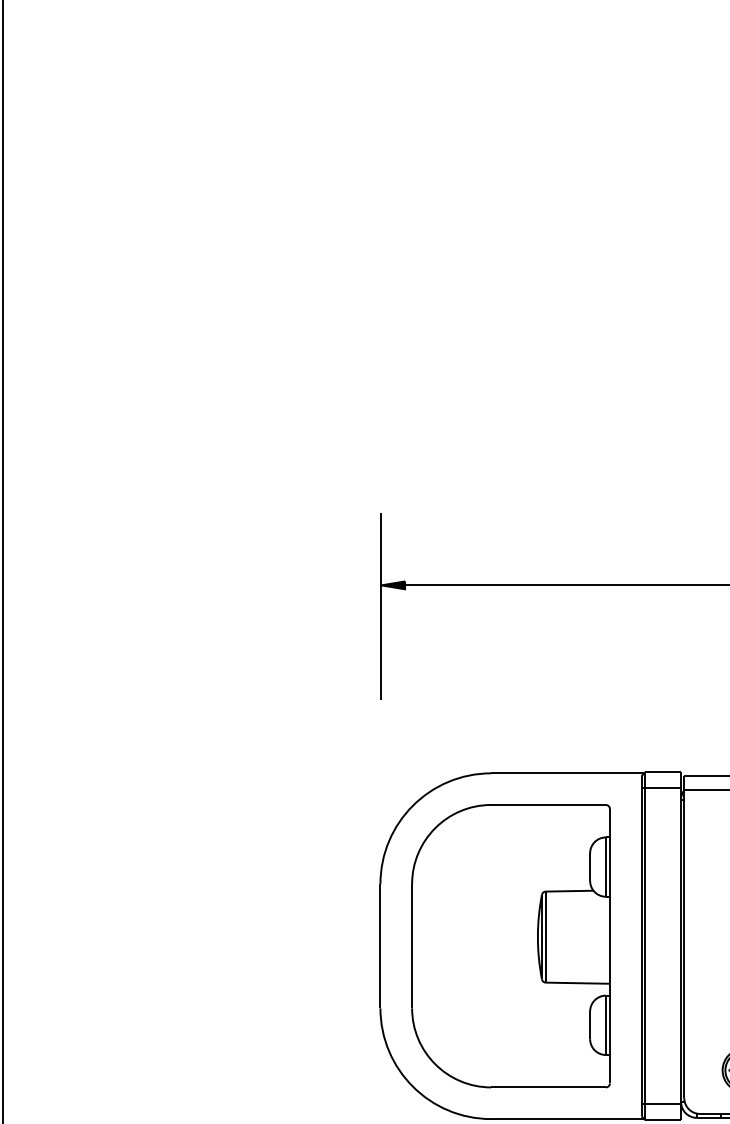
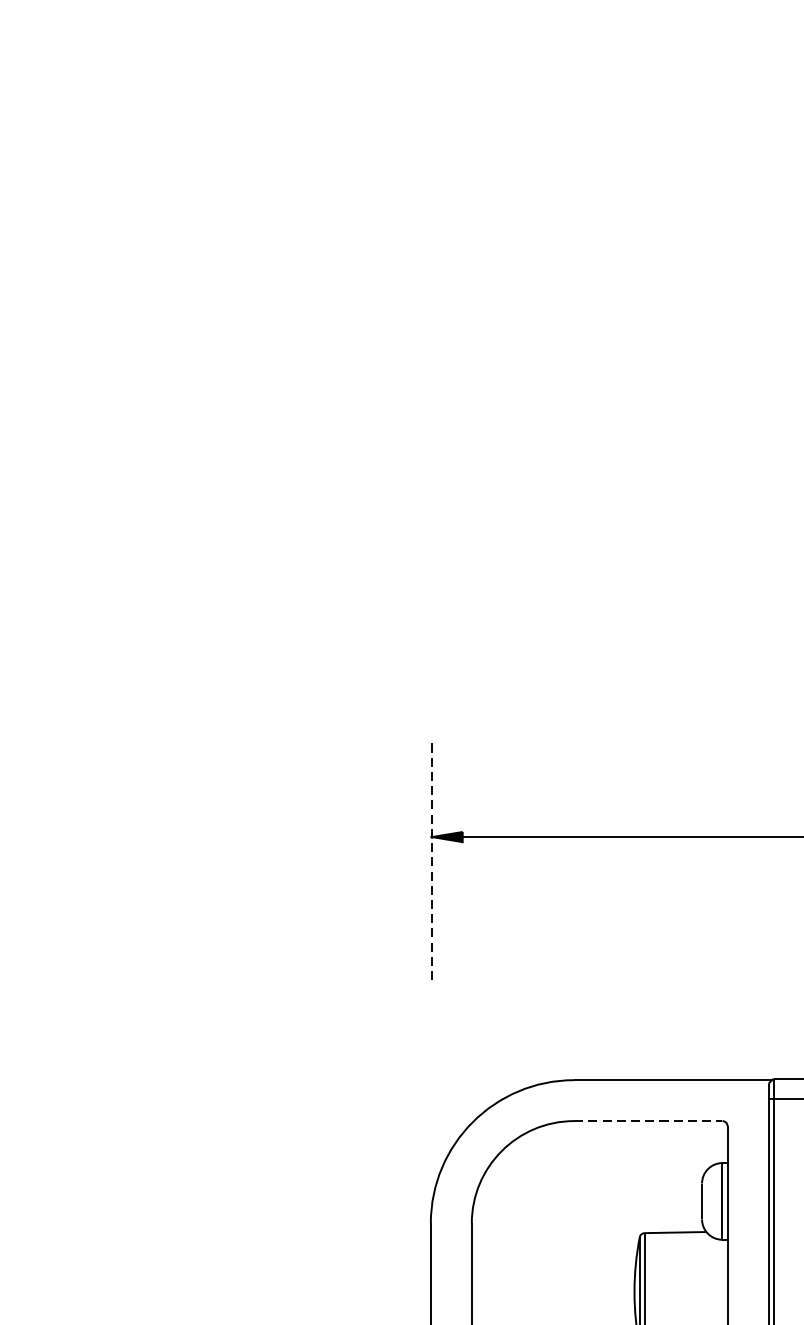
line: (381, 606) -> (432, 864), solid -> dashed
line: (549, 804) -> (649, 1120), solid -> dashed

